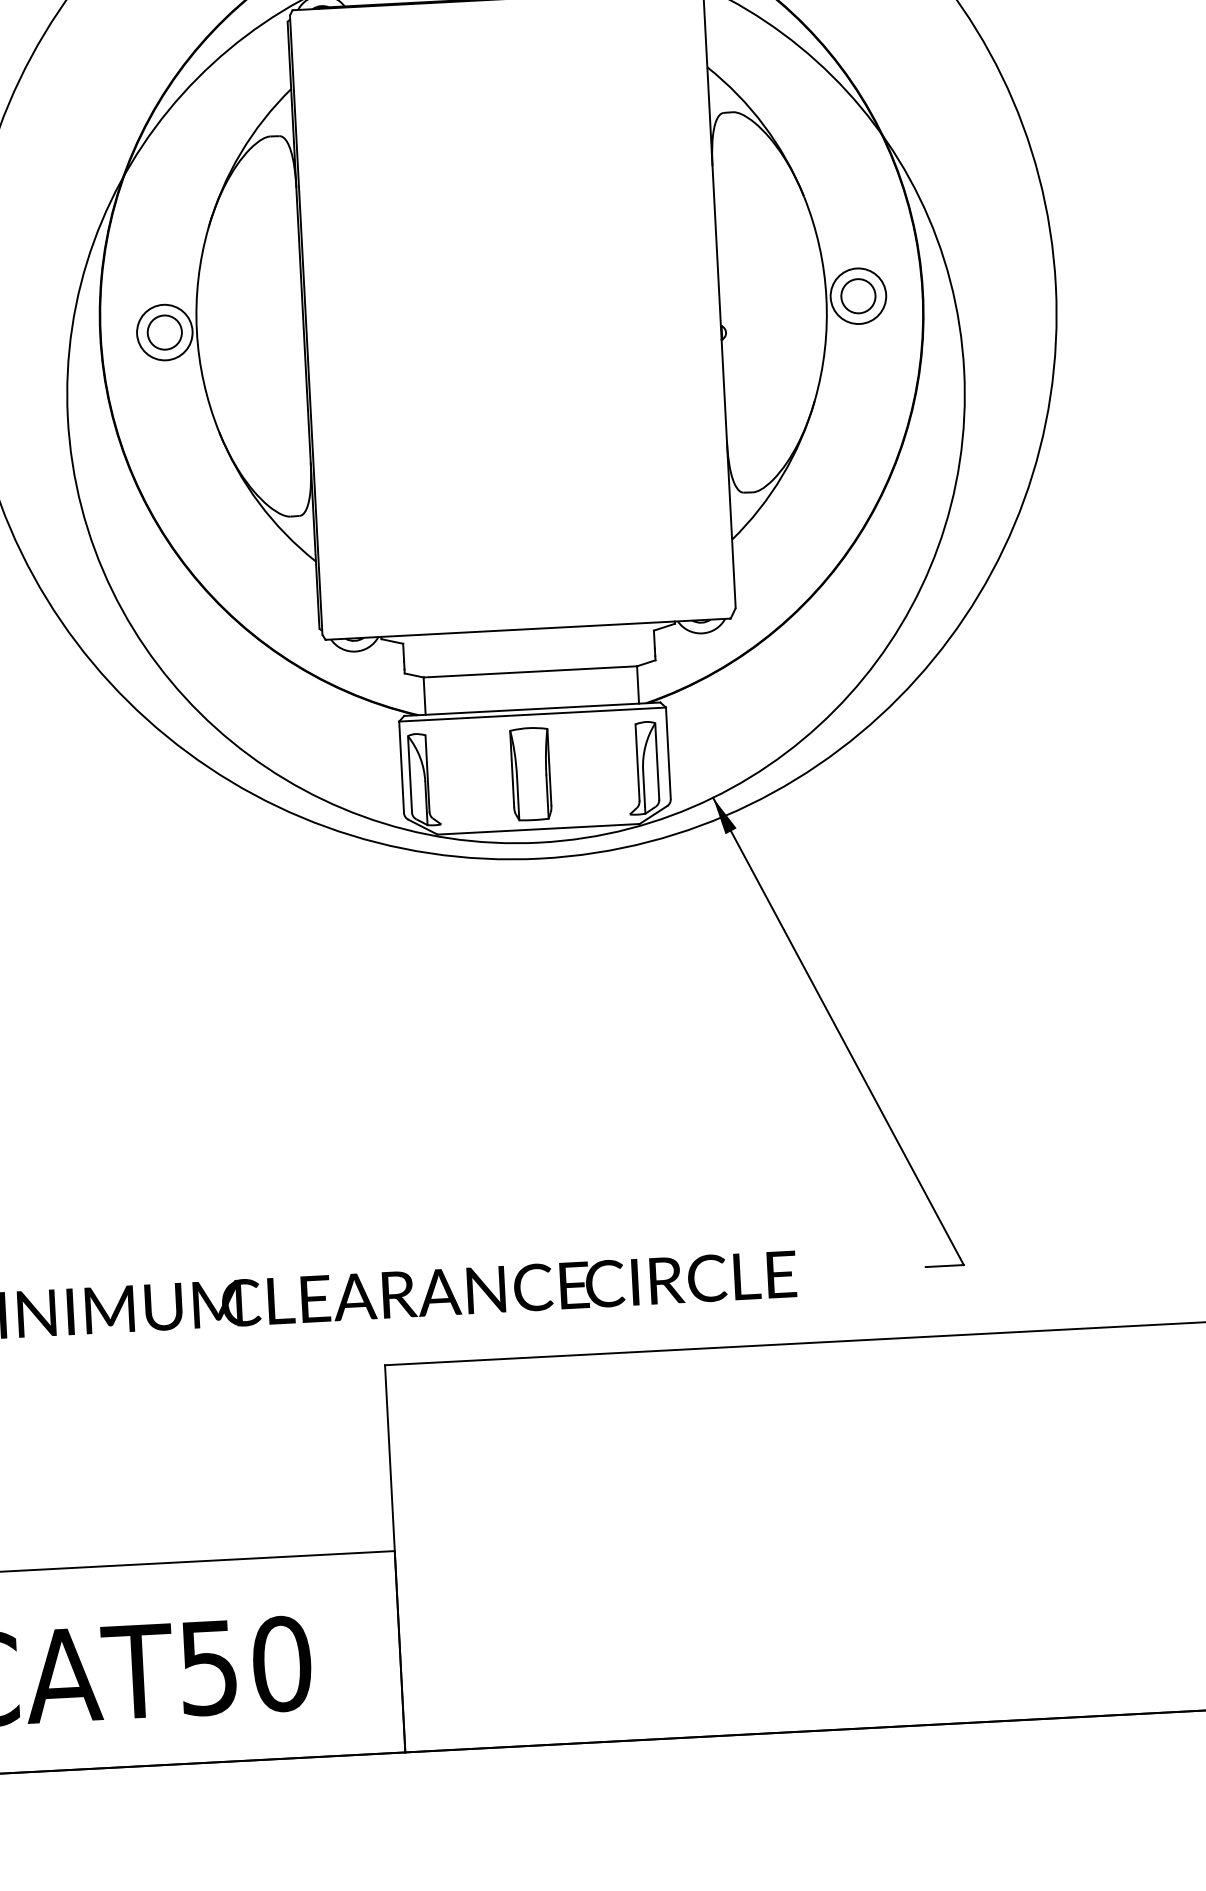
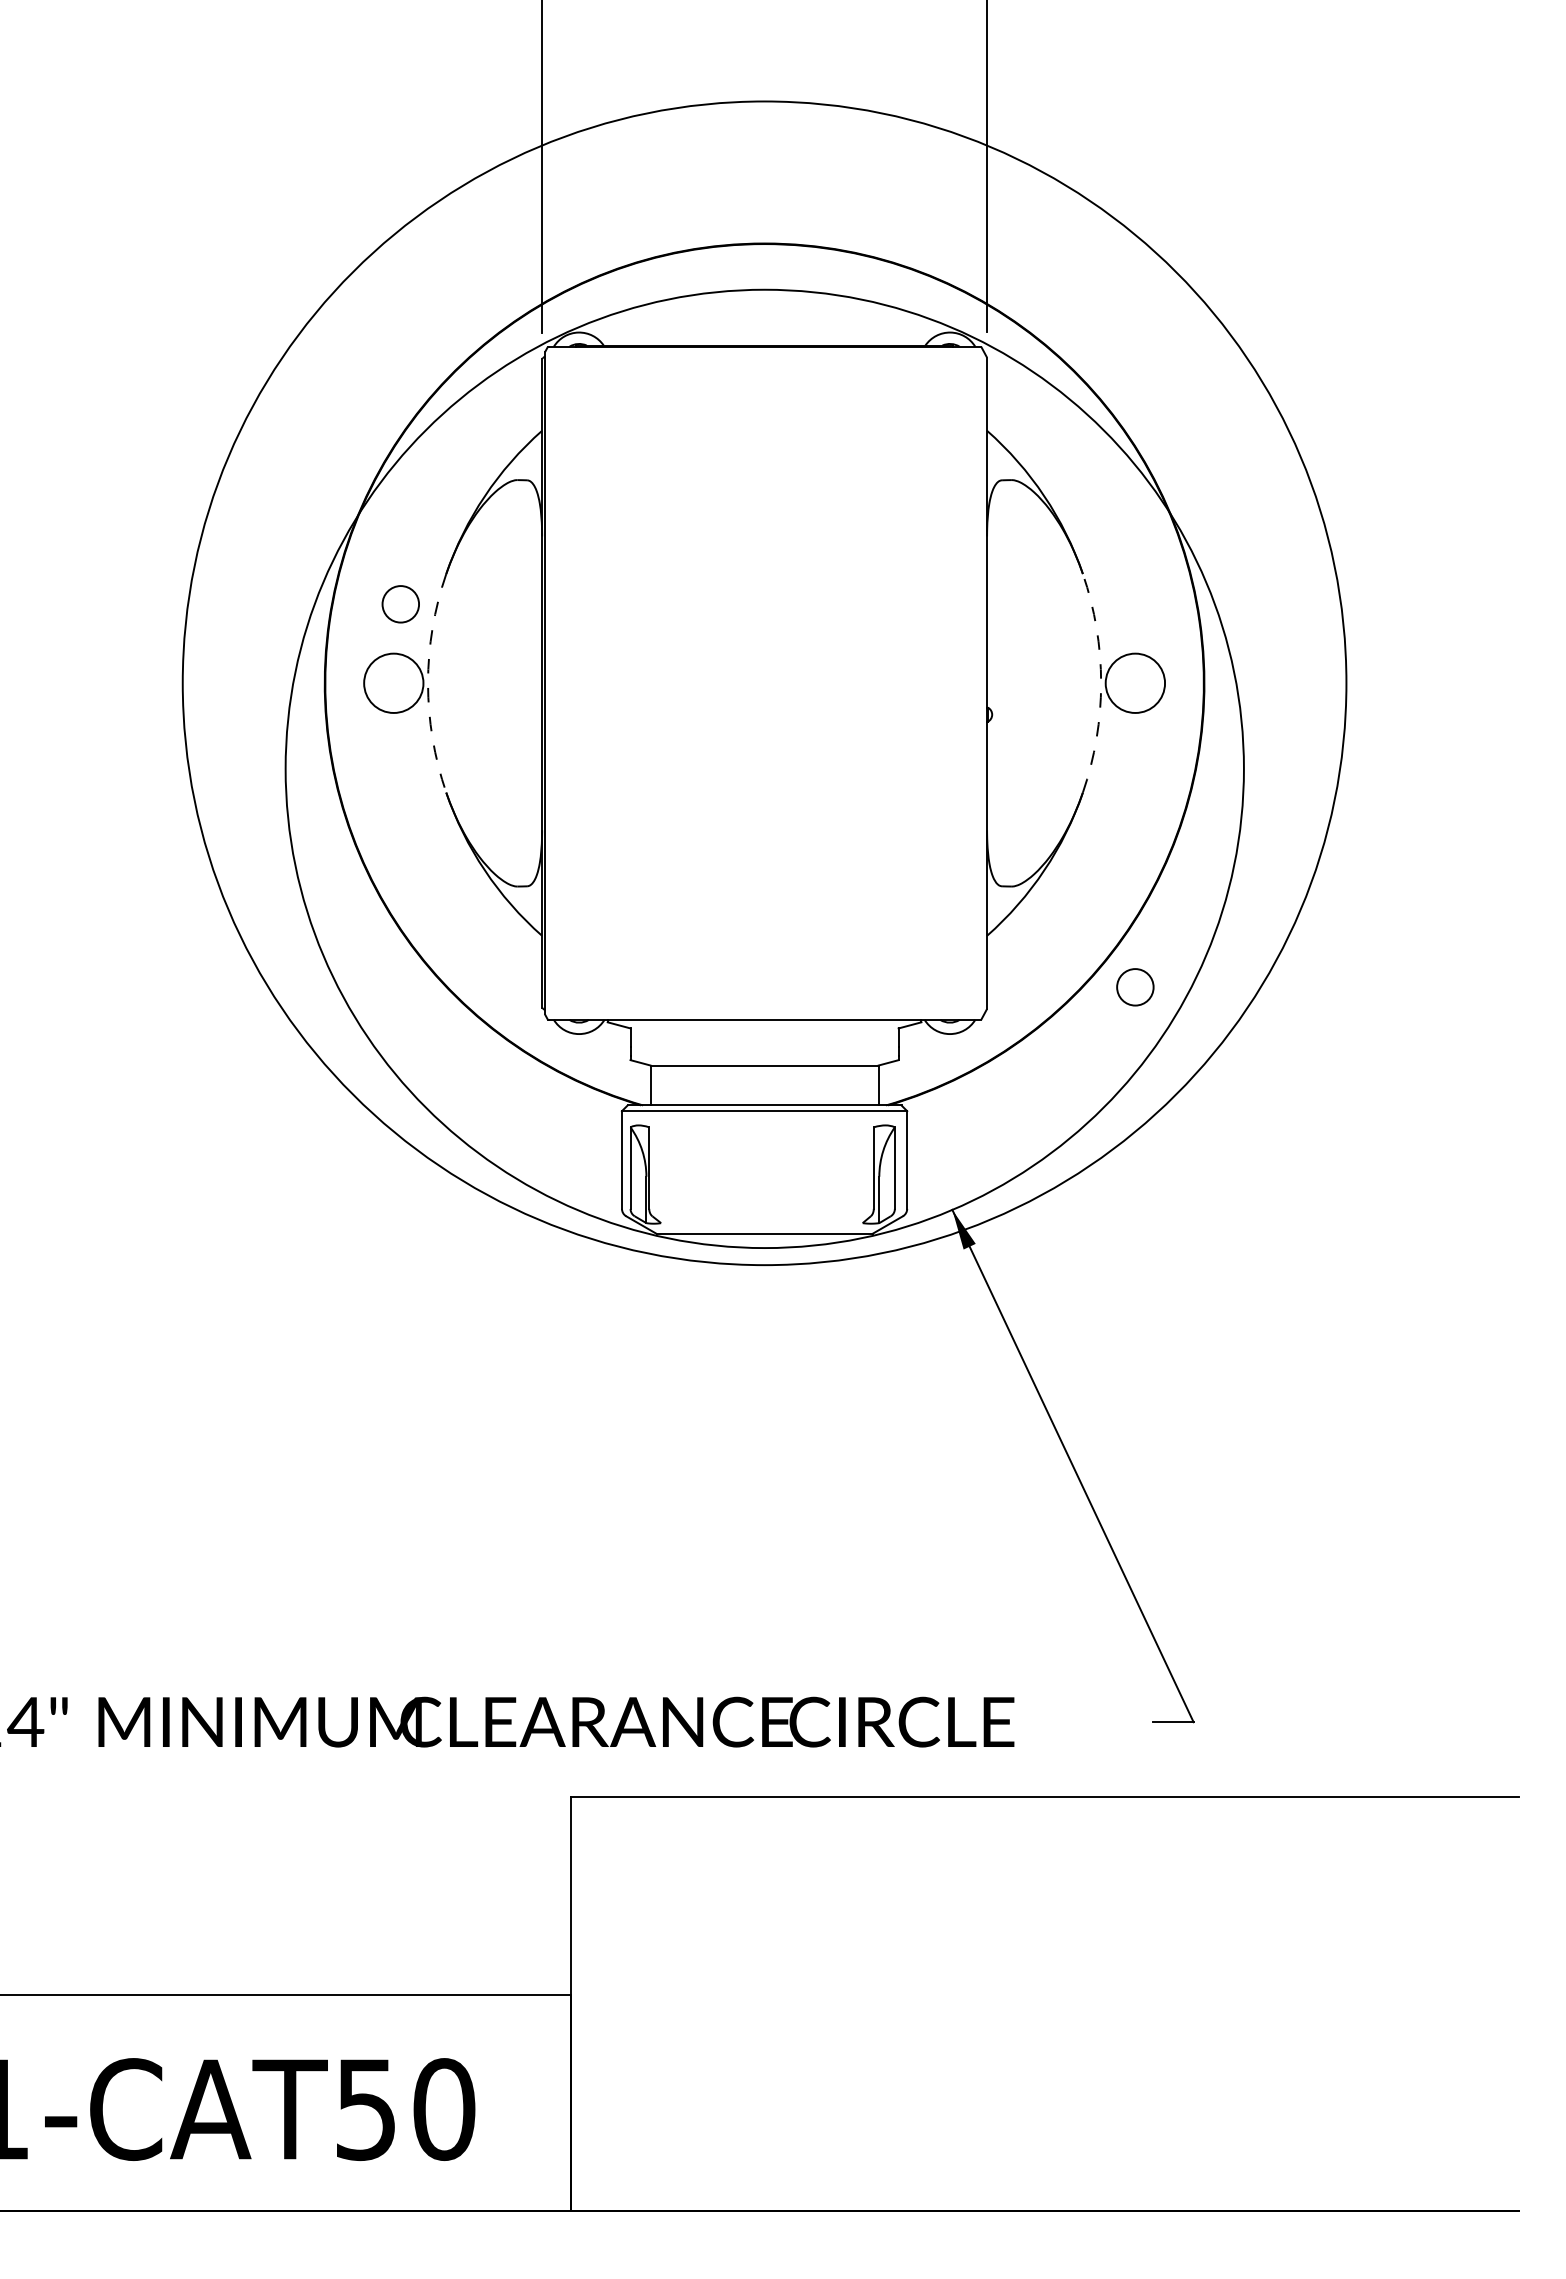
circle: (858, 296) -> (1135, 987), moved
arc: (826, 298) -> (1101, 683), solid -> dashed
arc: (197, 331) -> (428, 683), solid -> dashed
circle: (164, 332) -> (400, 604), moved
part: (530, 774) -> (759, 1174), removed

